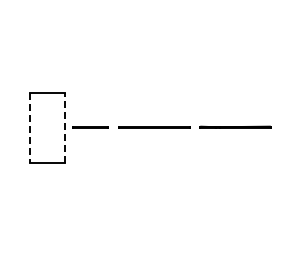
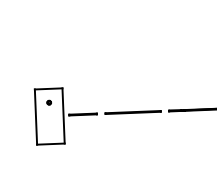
part: (47, 110) -> (48, 102), added
line: (65, 127) -> (63, 115), dashed -> solid
line: (30, 128) -> (36, 117), dashed -> solid

